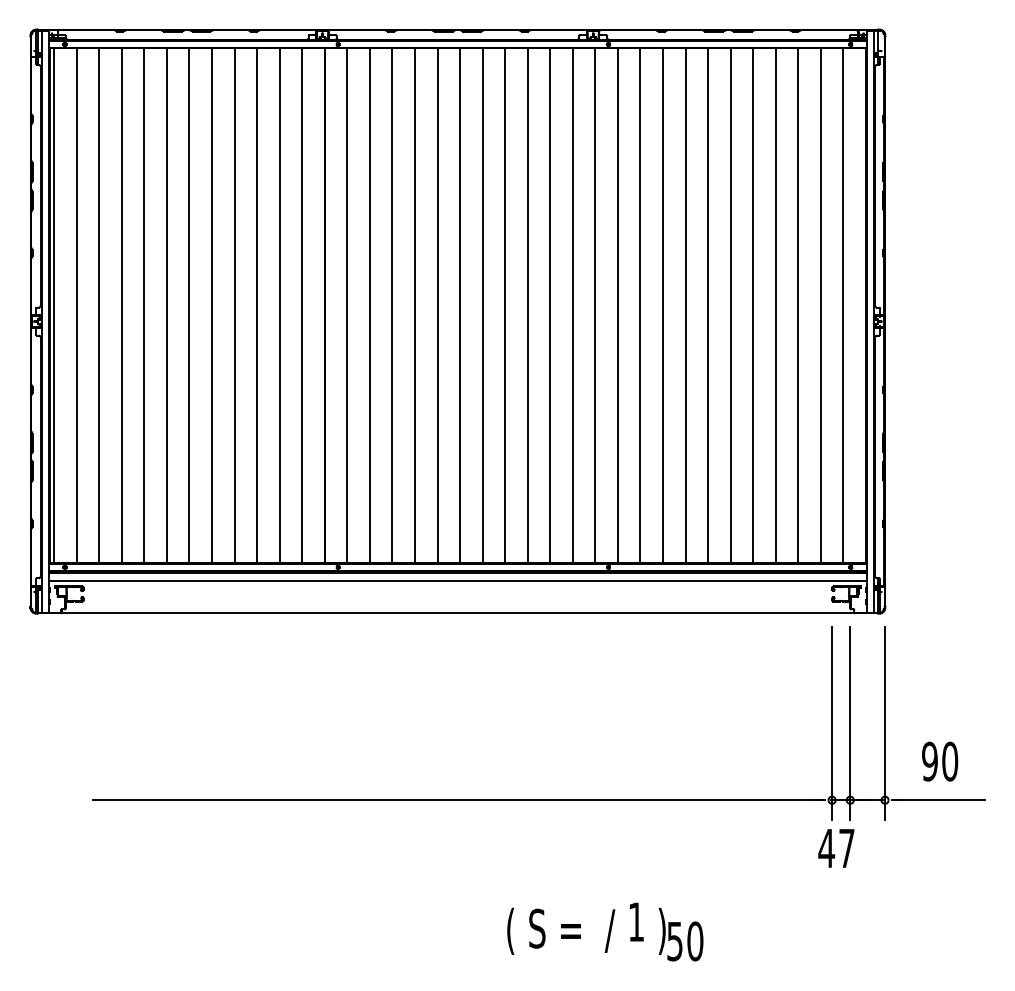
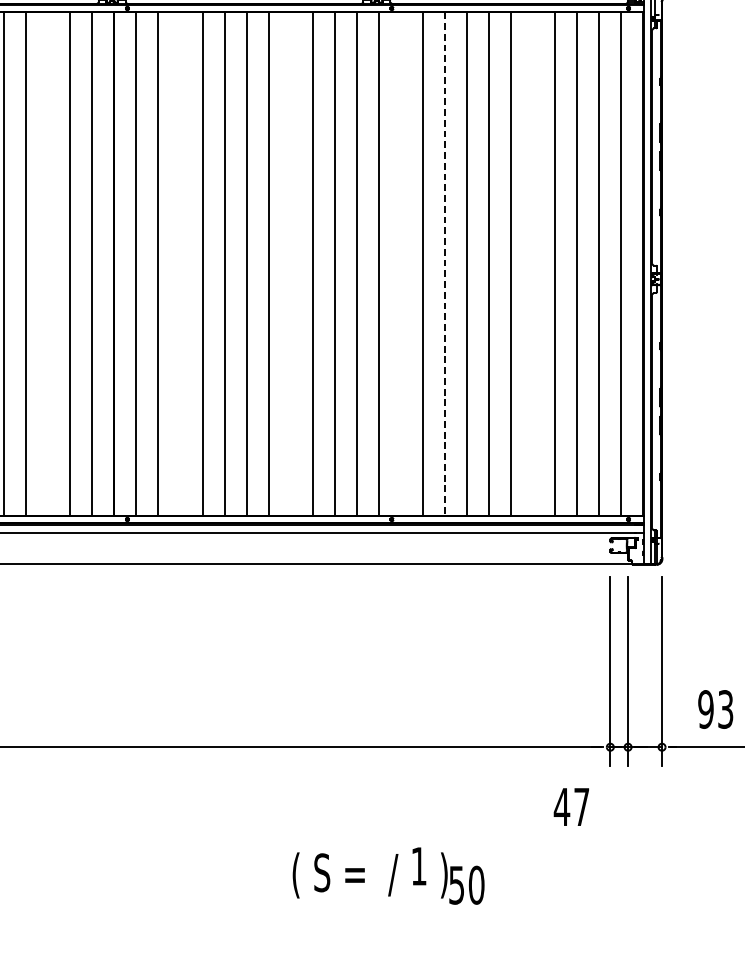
line: (257, 305) -> (48, 263), removed
line: (392, 305) -> (180, 263), removed
line: (505, 305) -> (291, 263), removed
line: (617, 305) -> (400, 263), removed
line: (753, 305) -> (533, 263), removed
line: (662, 306) -> (444, 264), solid -> dashed
text: (950, 761) -> (726, 709), 90 -> 93
text: (836, 848) -> (571, 807), moved

